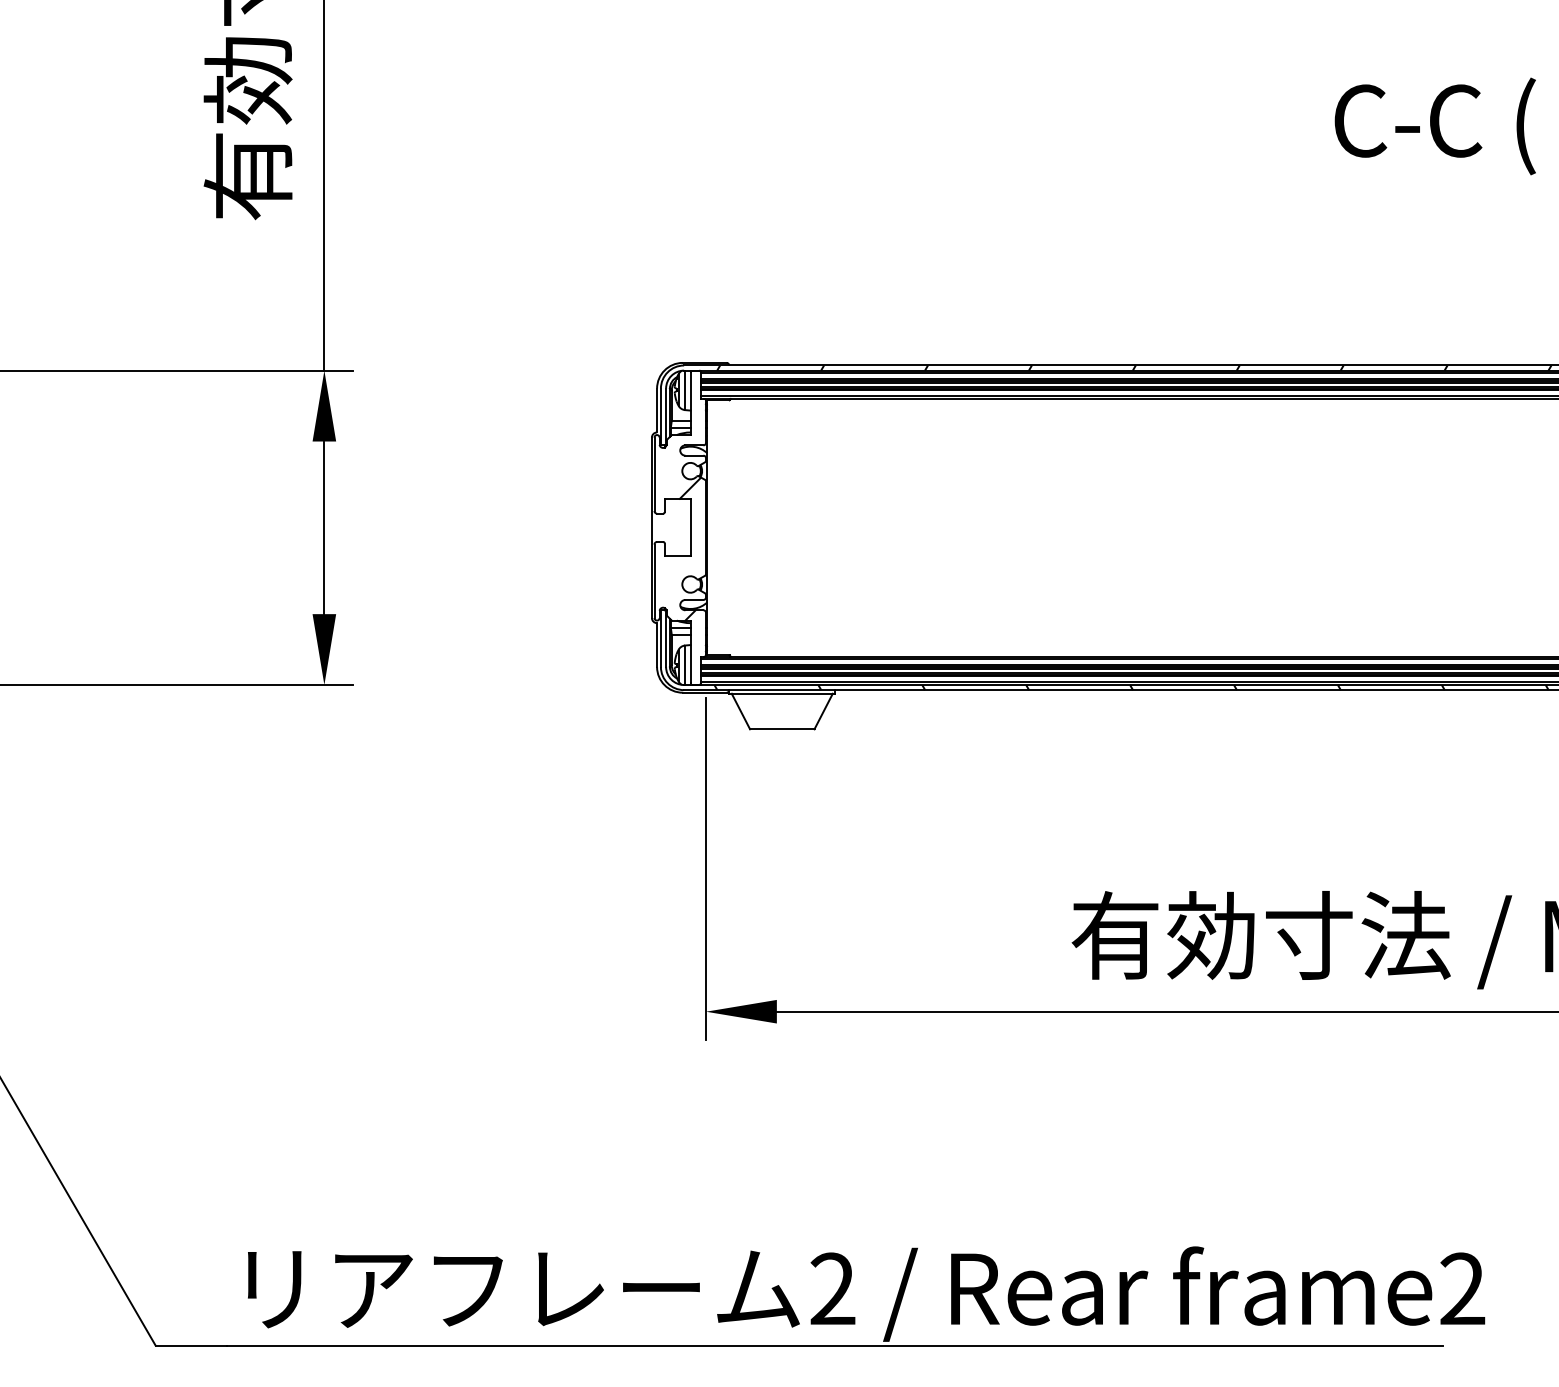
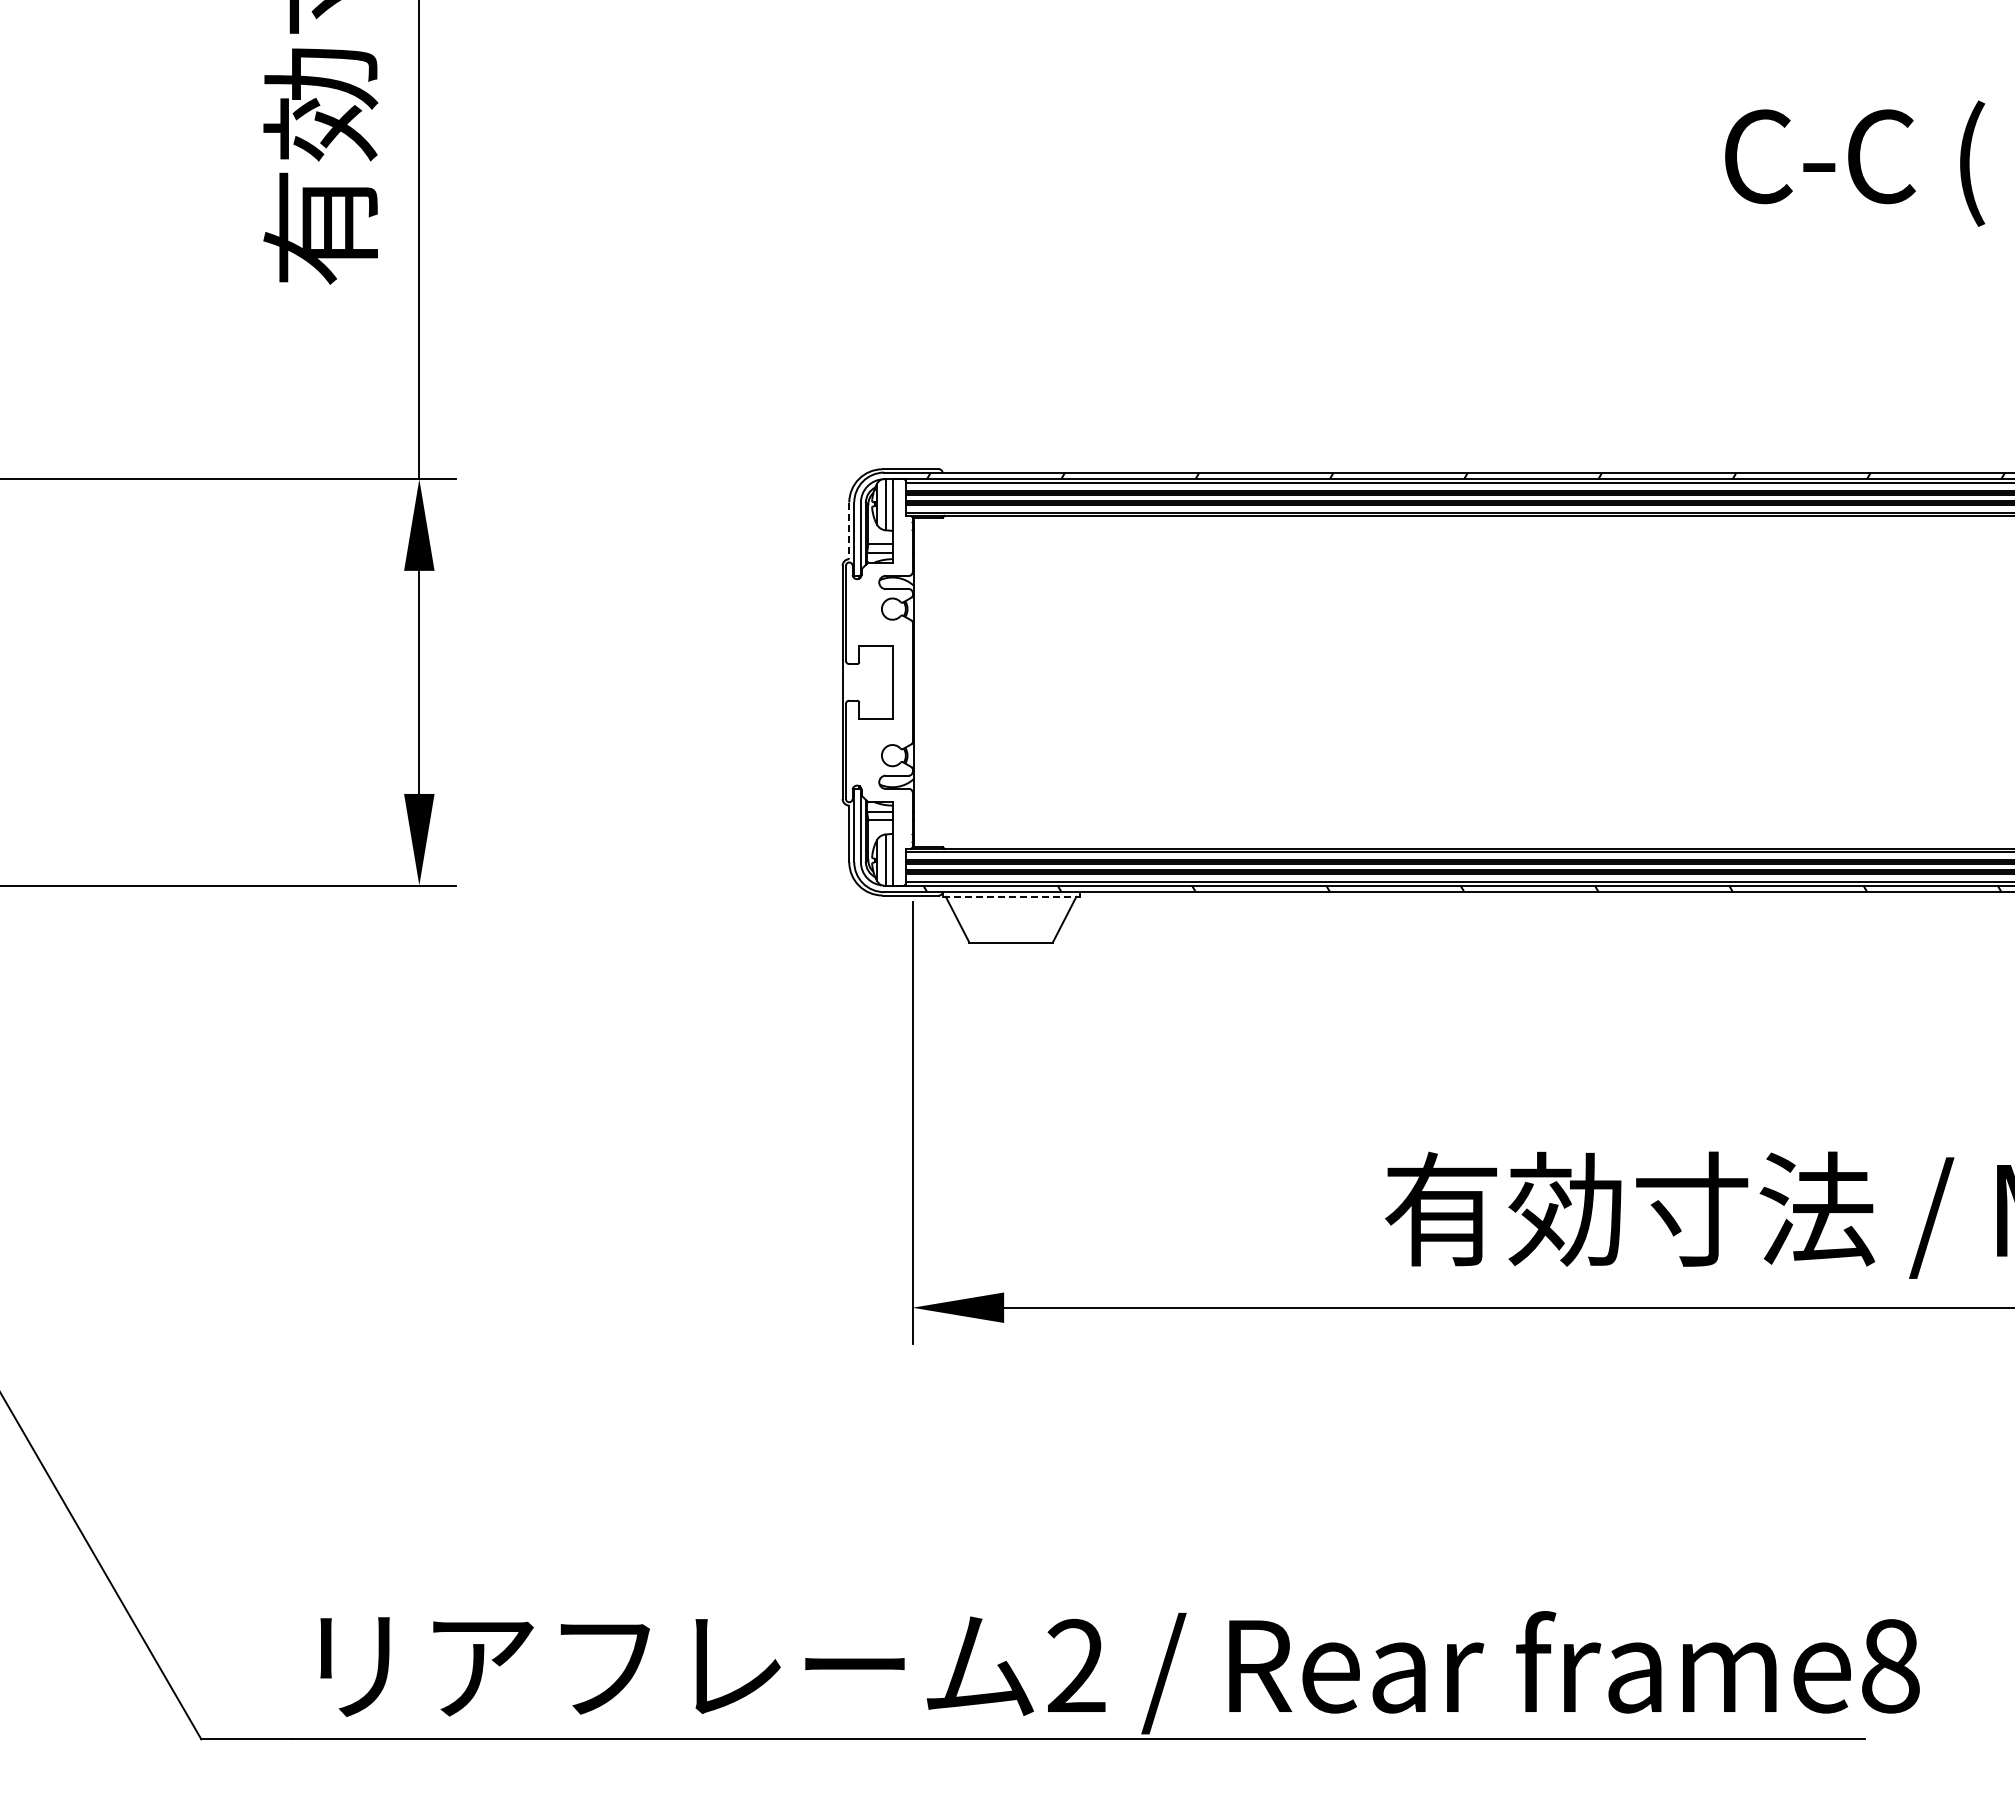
line: (657, 411) -> (849, 531), solid -> dashed
hatch: (689, 548) -> (891, 709), removed
line: (782, 693) -> (1011, 896), solid -> dashed
text: (1462, 1288) -> (1890, 1665), frame2 -> frame8

